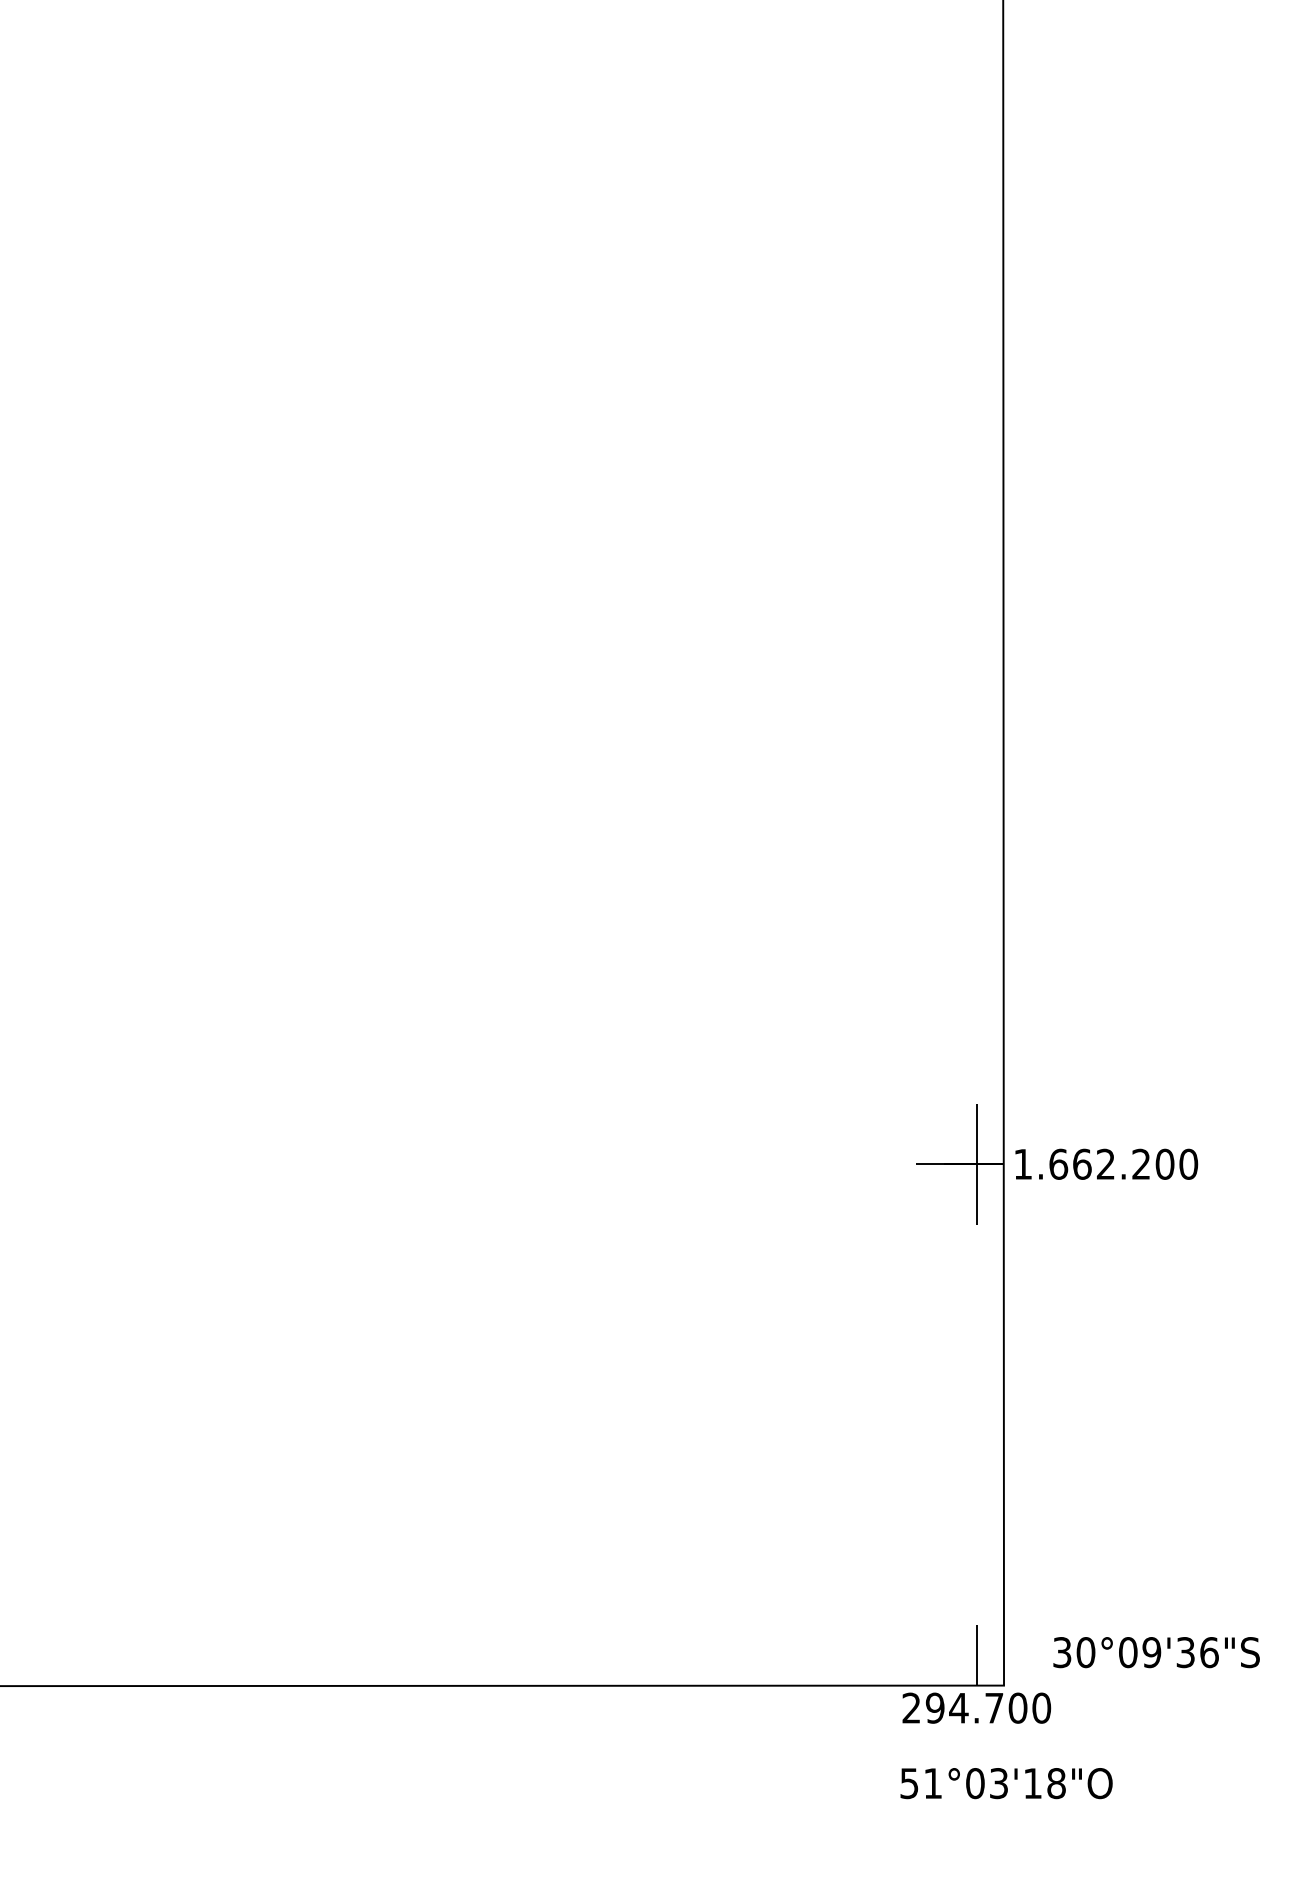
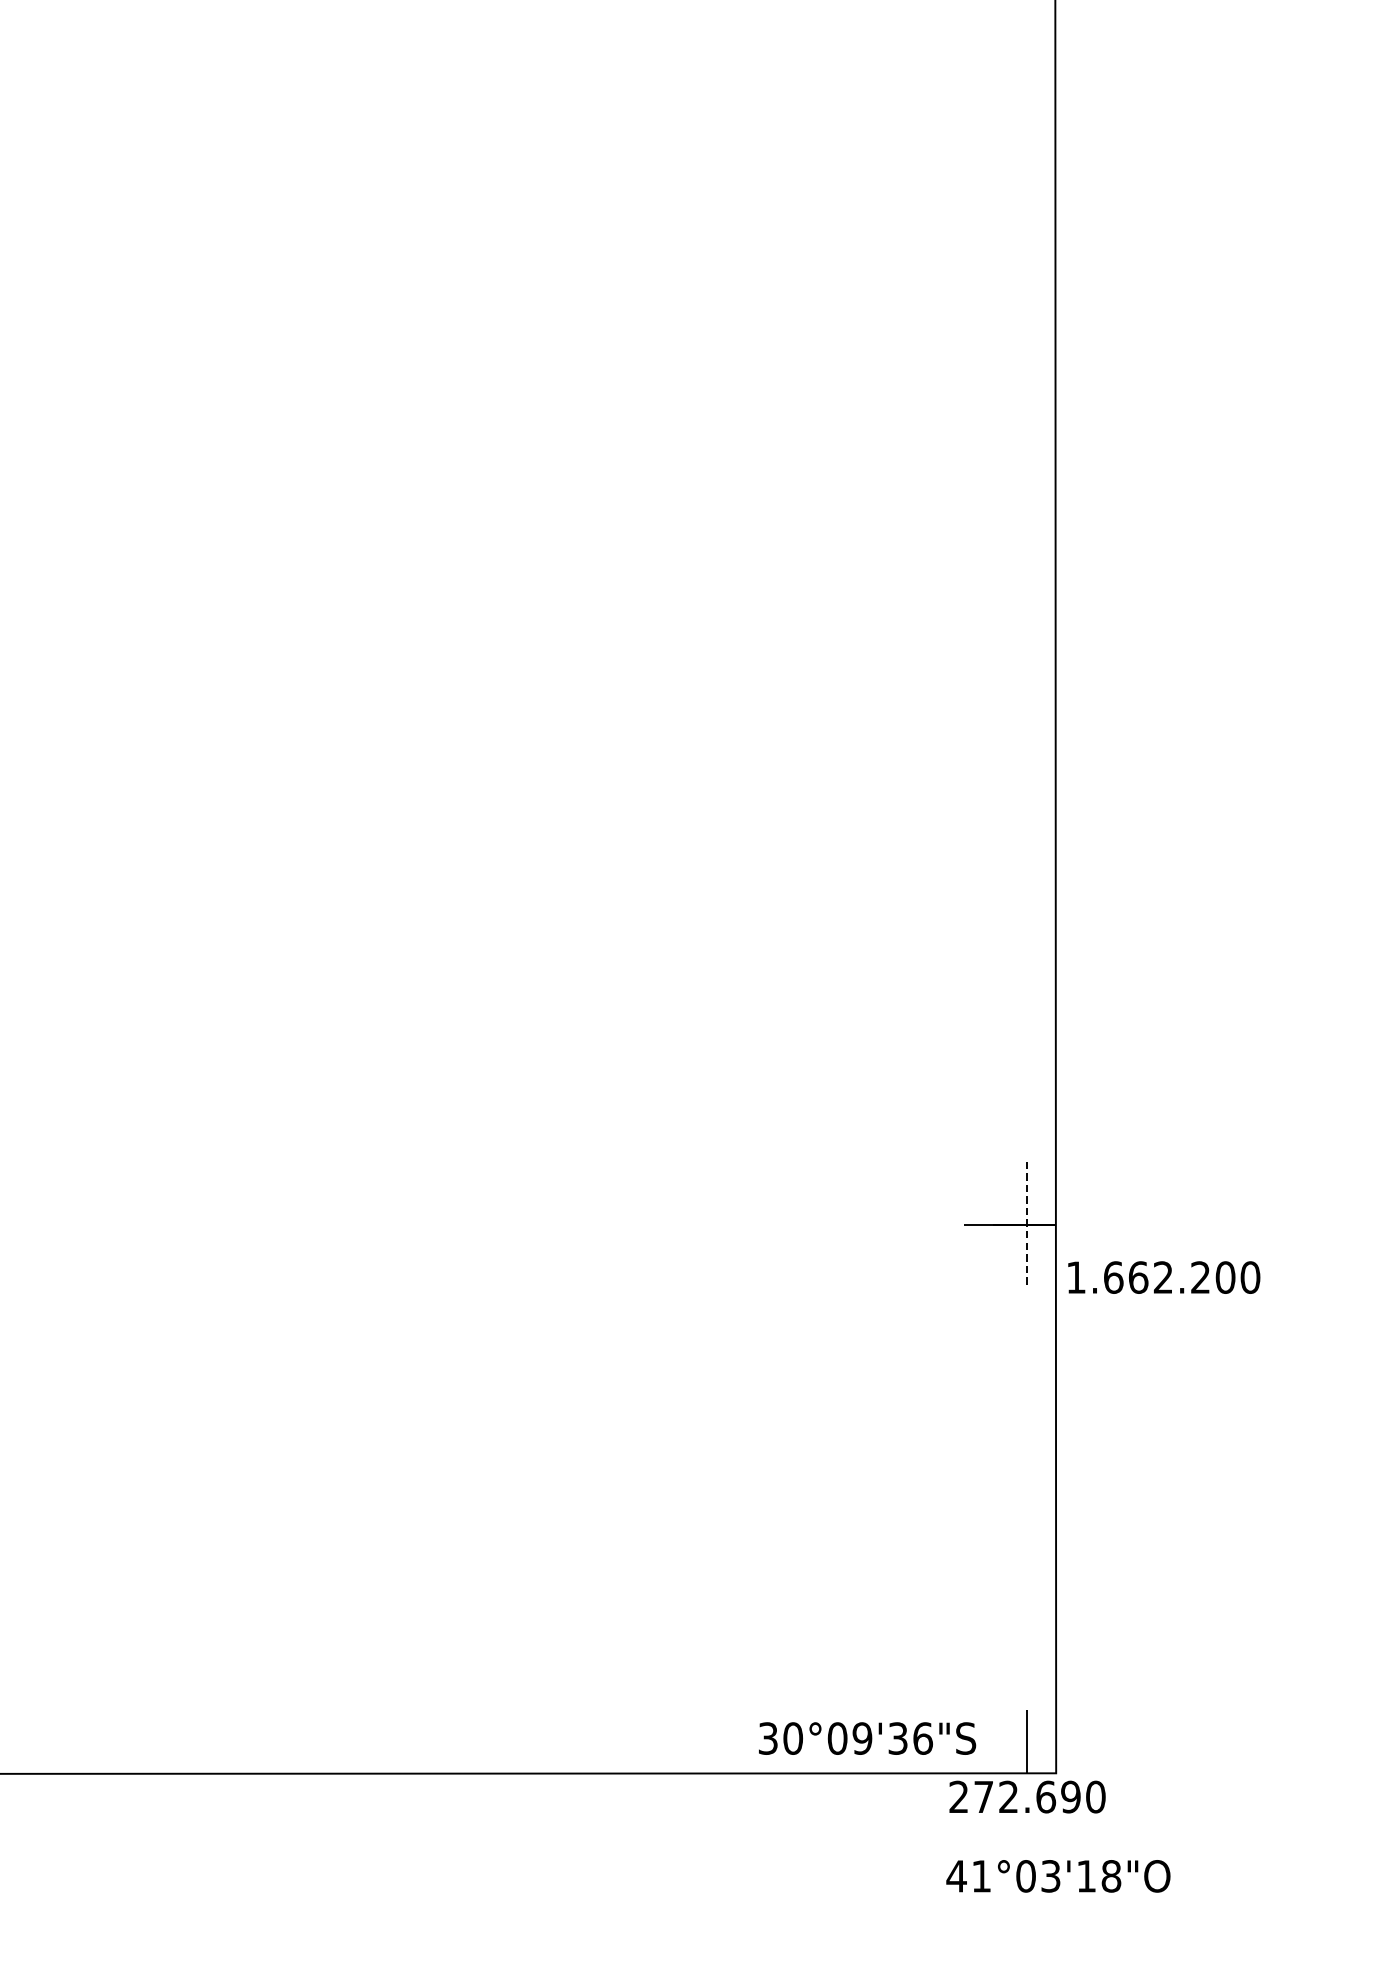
text: (1106, 1163) -> (1163, 1276), moved
line: (976, 1164) -> (1027, 1225), solid -> dashed
text: (1156, 1652) -> (867, 1738), moved
text: (976, 1707) -> (1027, 1796), 294.700 -> 272.690
text: (909, 1783) -> (956, 1876), 51°03'18"O -> 41°03'18"O

